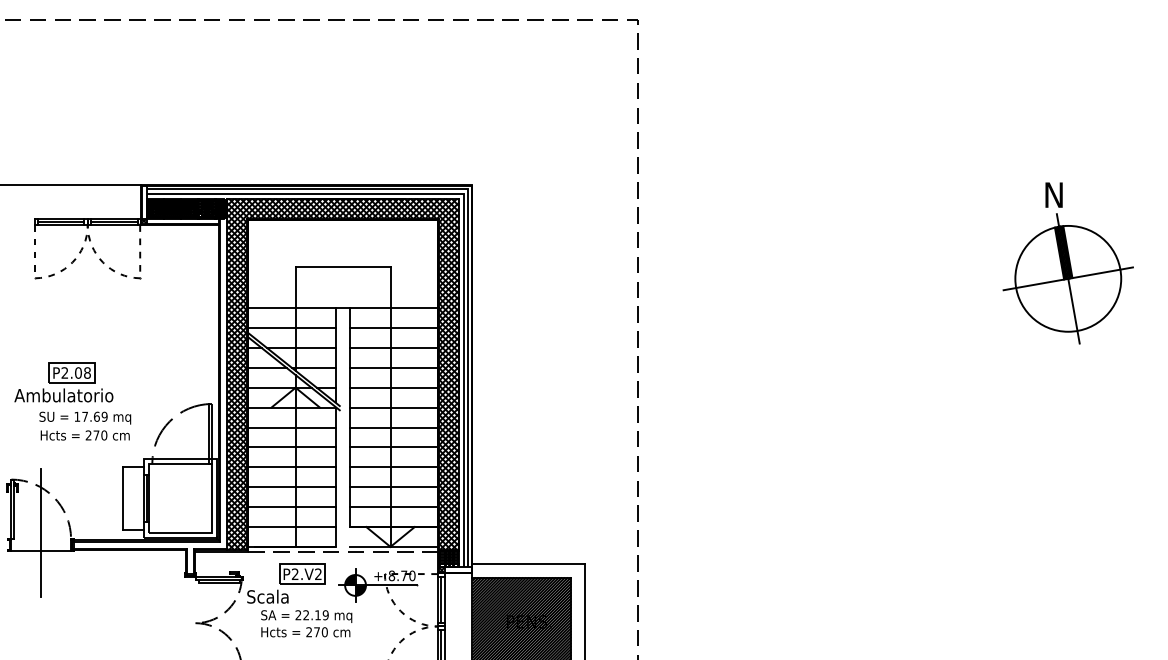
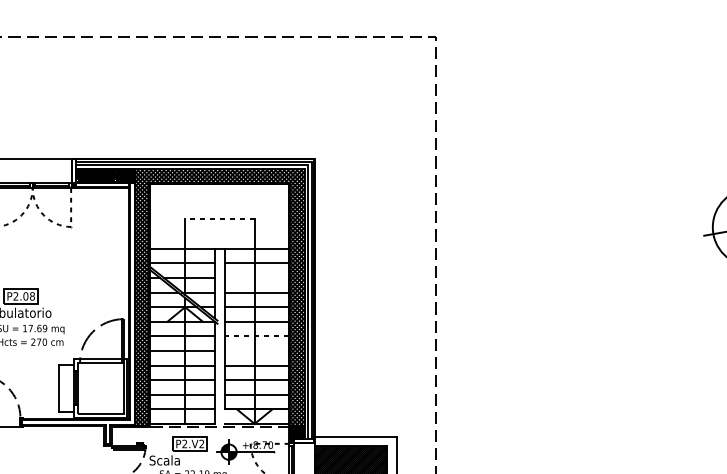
line: (342, 267) -> (219, 219), solid -> dashed
line: (393, 347) -> (256, 277), removed
line: (393, 427) -> (256, 336), solid -> dashed
line: (393, 447) -> (256, 351), removed

